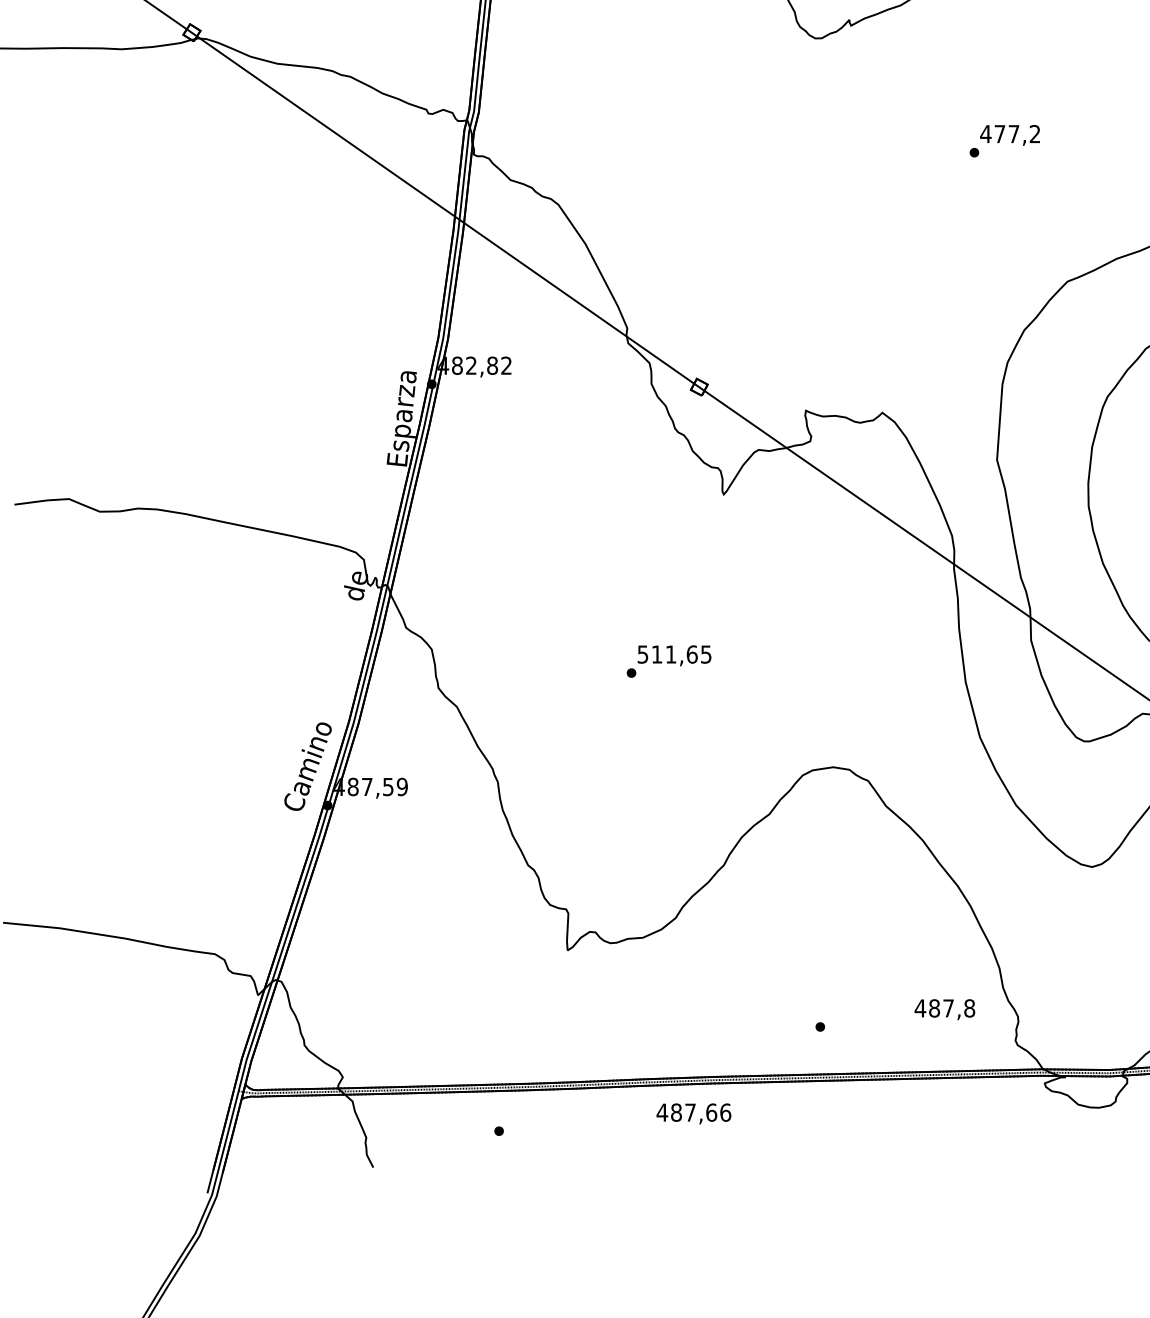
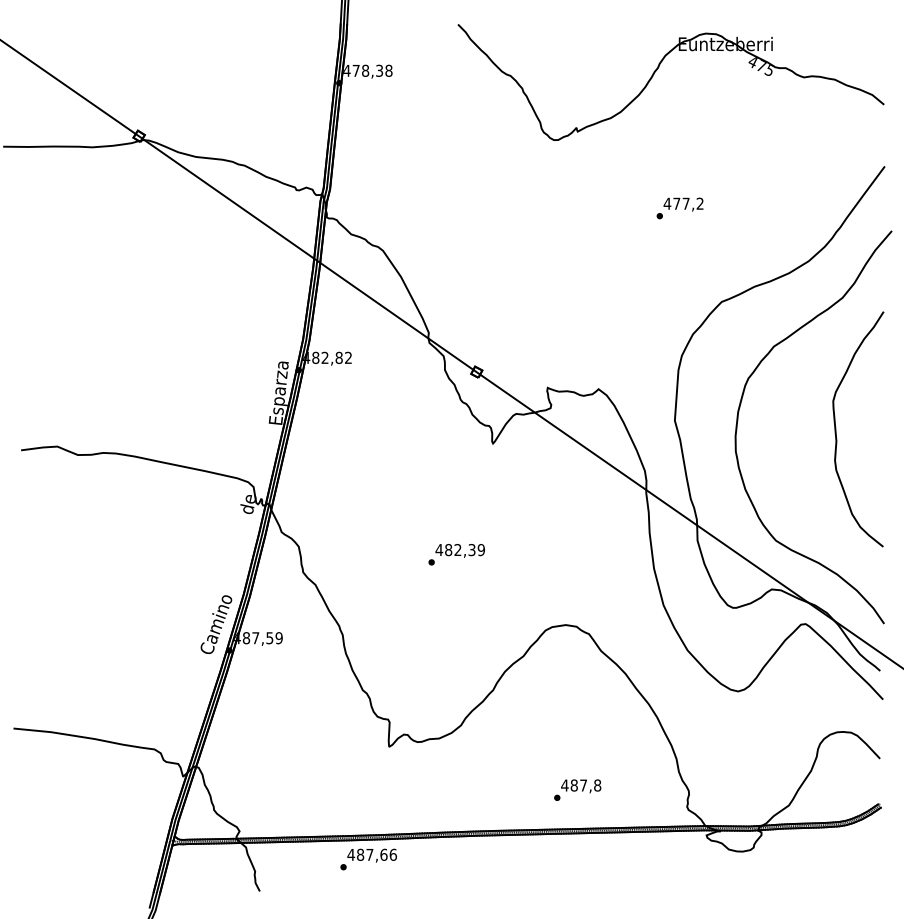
text: (673, 655) -> (459, 550), 511,65 -> 482,39
text: (945, 1009) -> (581, 786), moved
text: (692, 1113) -> (371, 855), moved

